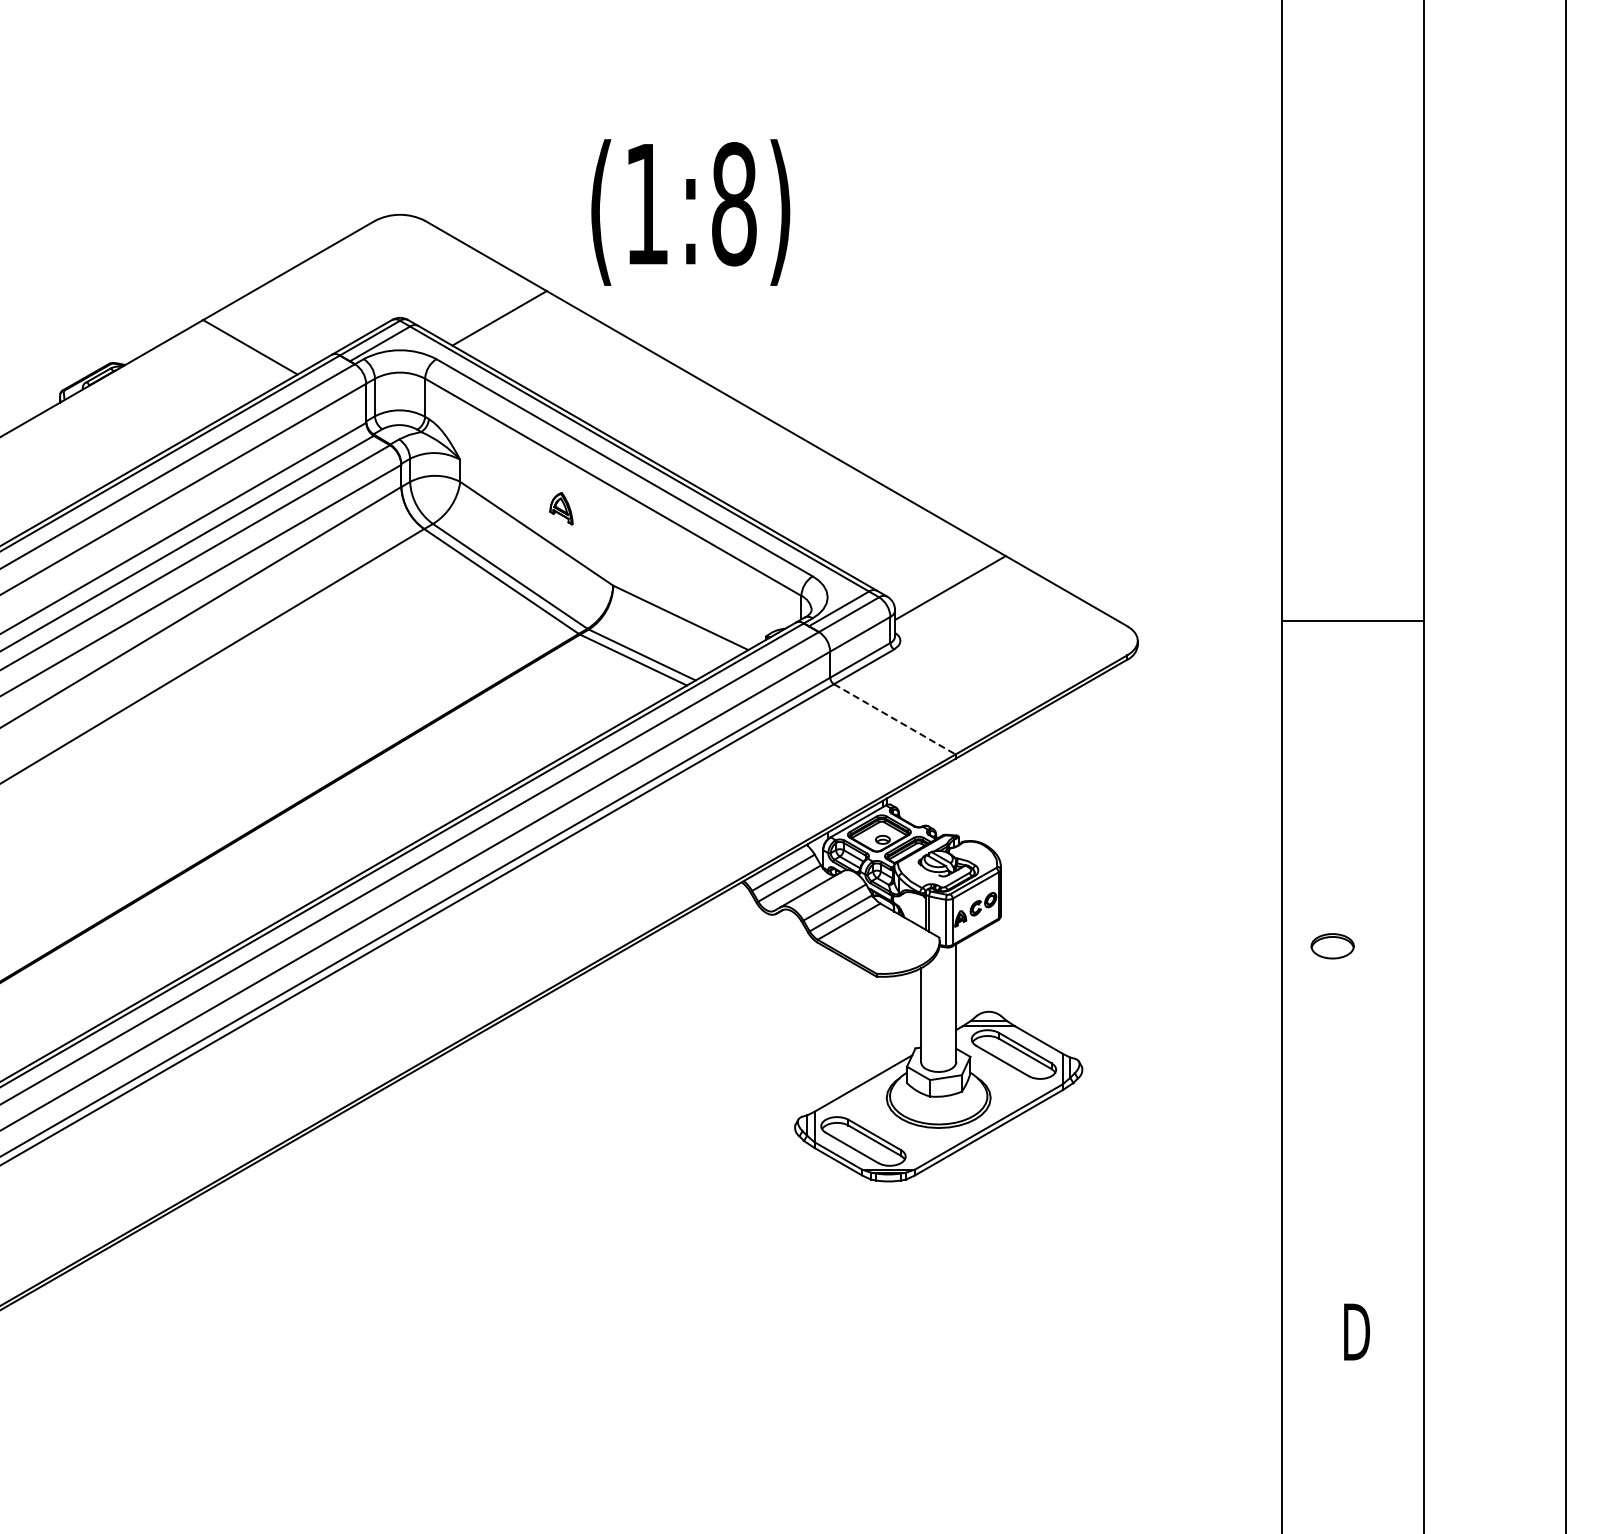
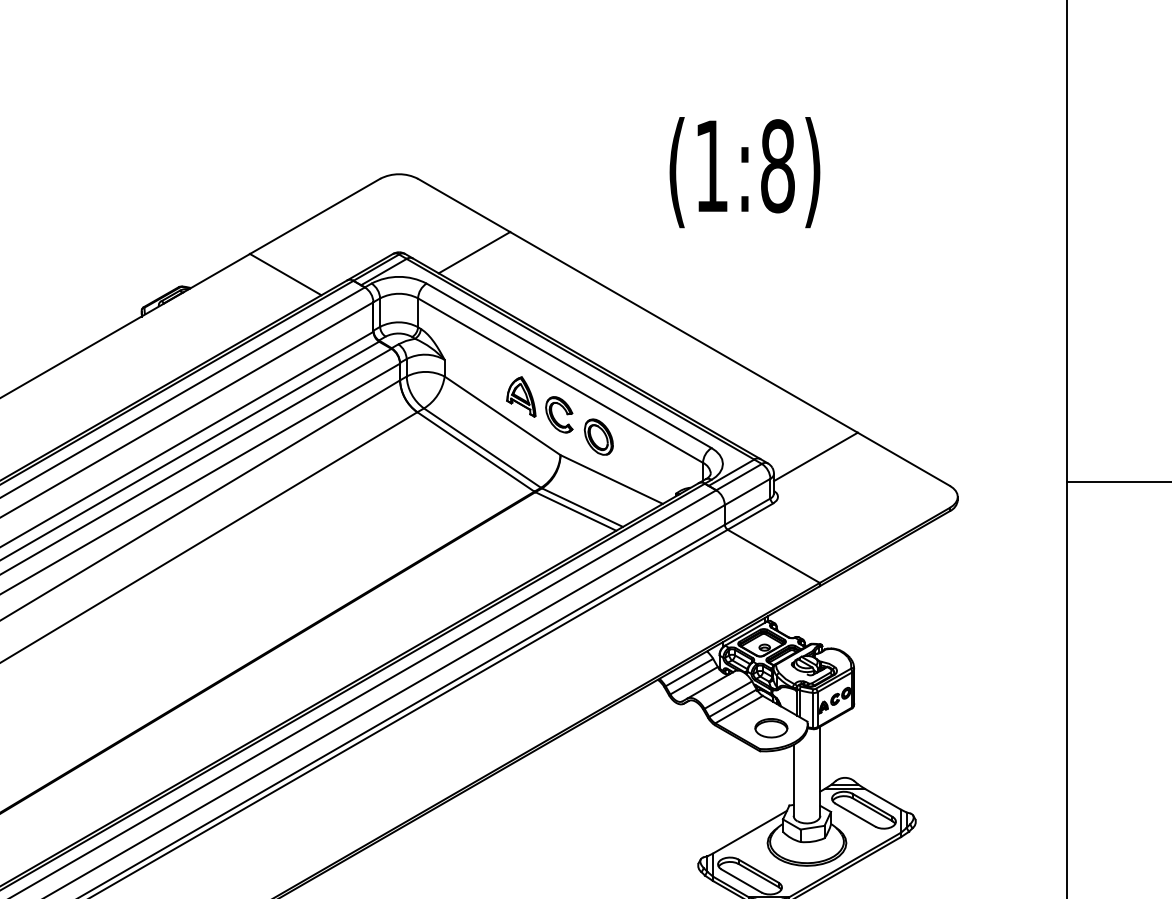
text: (690, 212) -> (744, 172), moved
part: (561, 508) -> (521, 396), size x1.67
part: (605, 536) -> (554, 417), added
part: (663, 561) -> (598, 436), added
line: (895, 719) -> (774, 556), dashed -> solid
part: (1332, 946) -> (771, 728), moved

